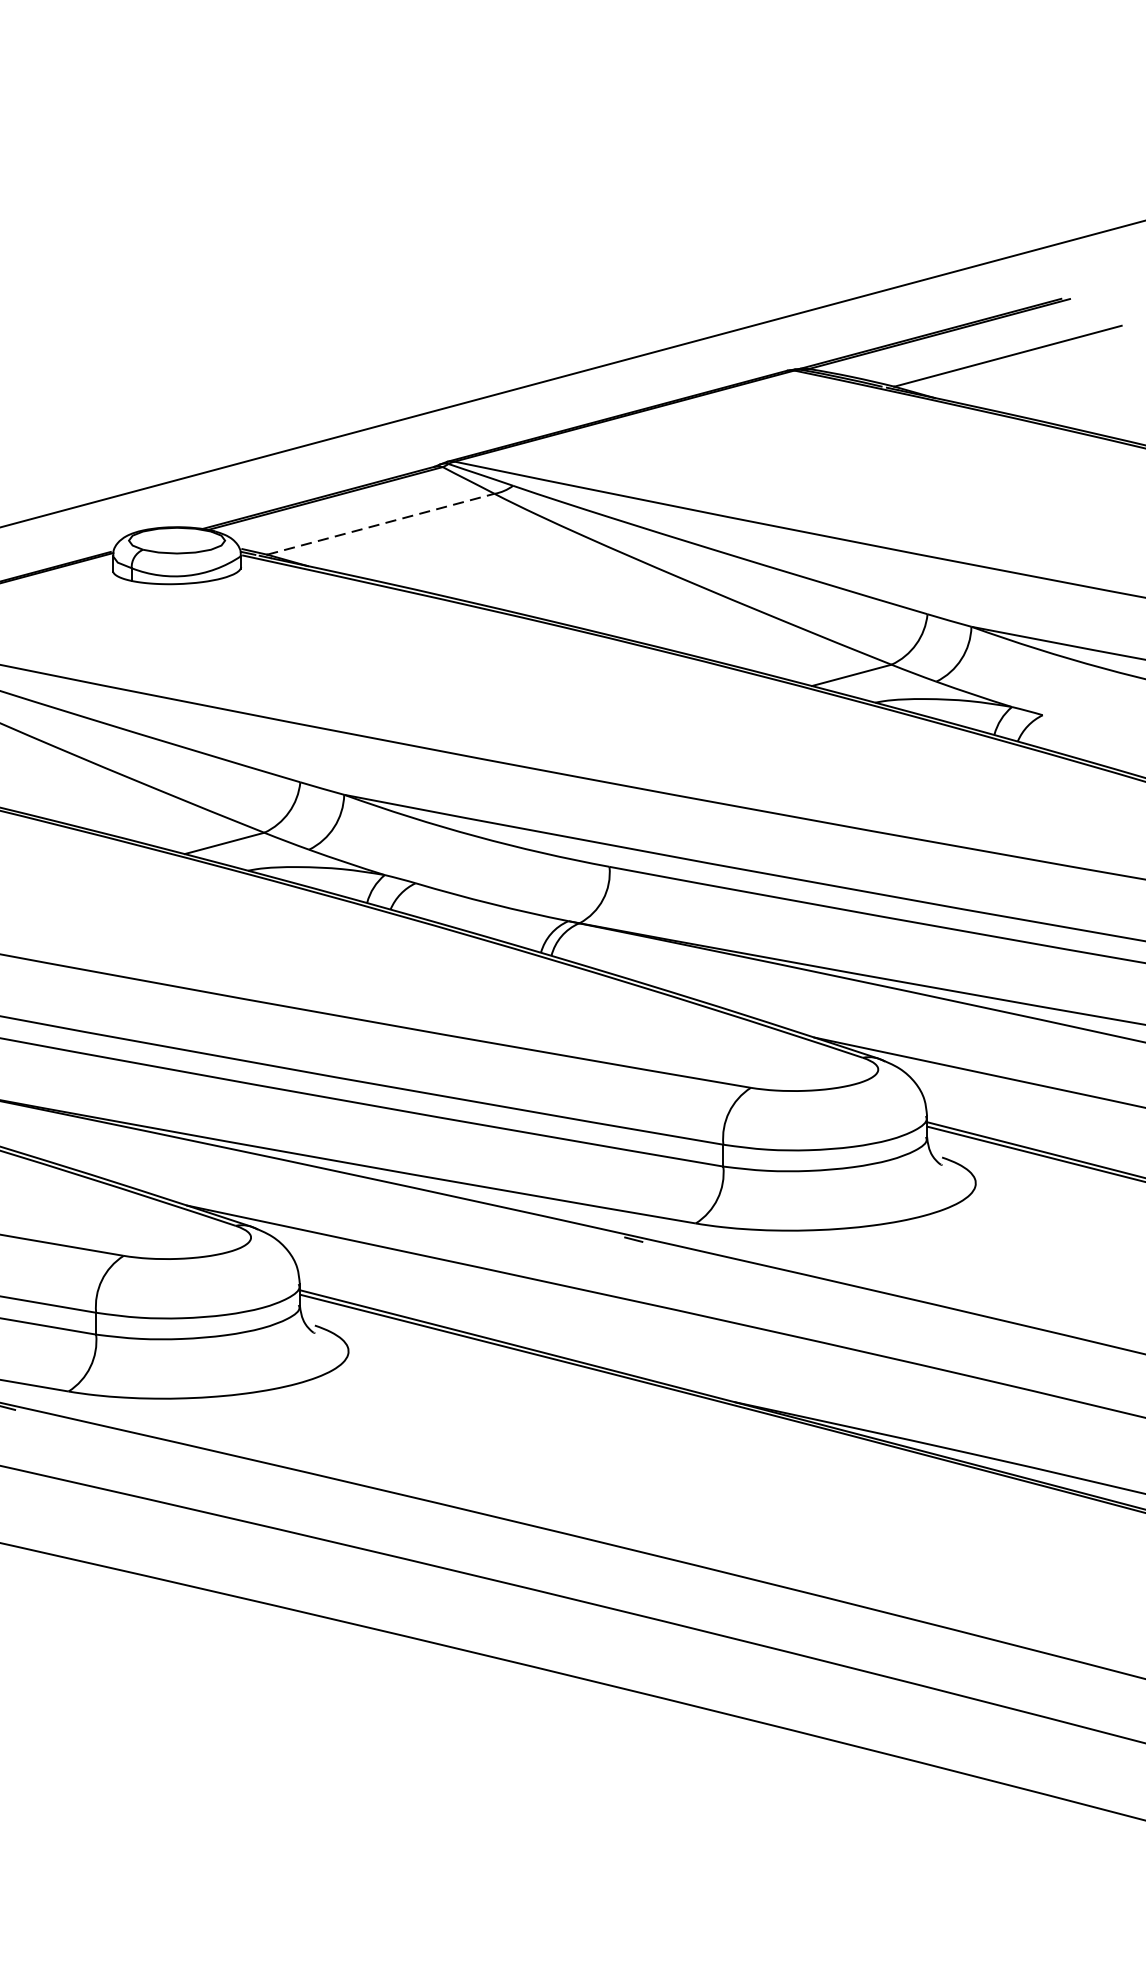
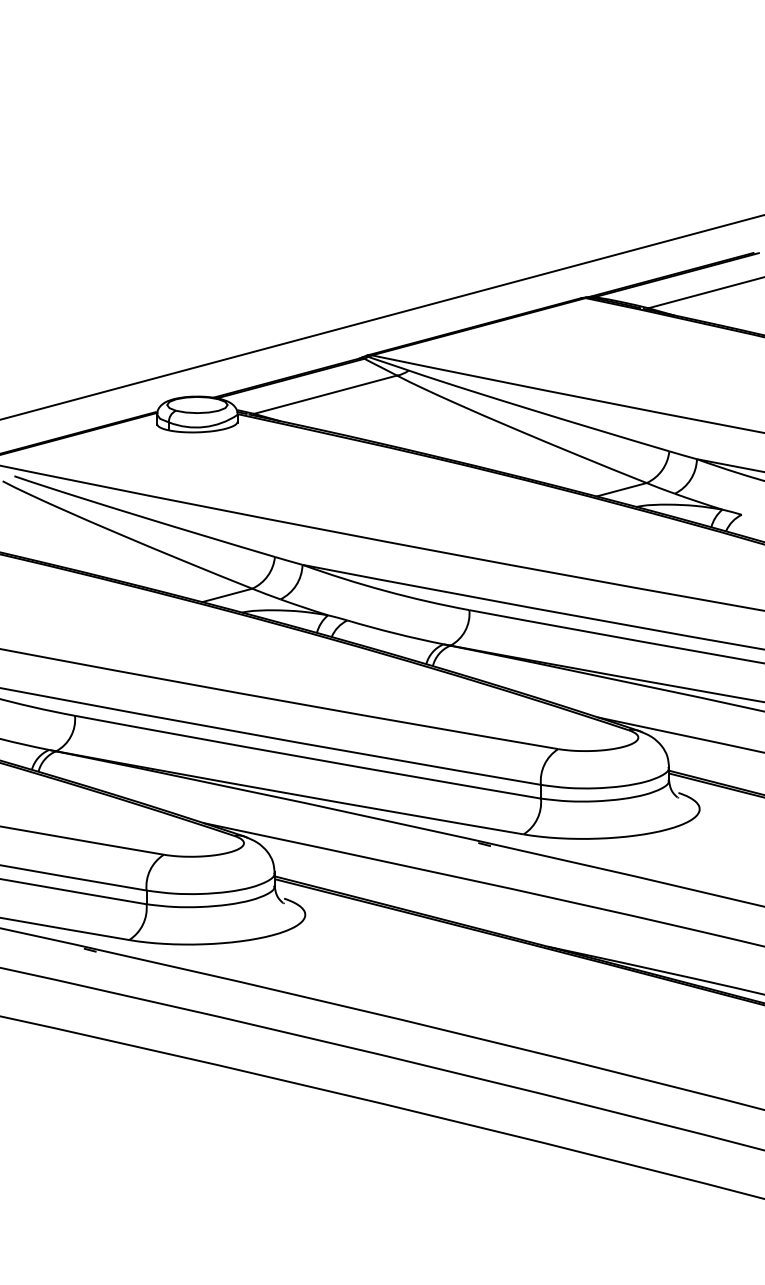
line: (380, 523) -> (325, 394), dashed -> solid

